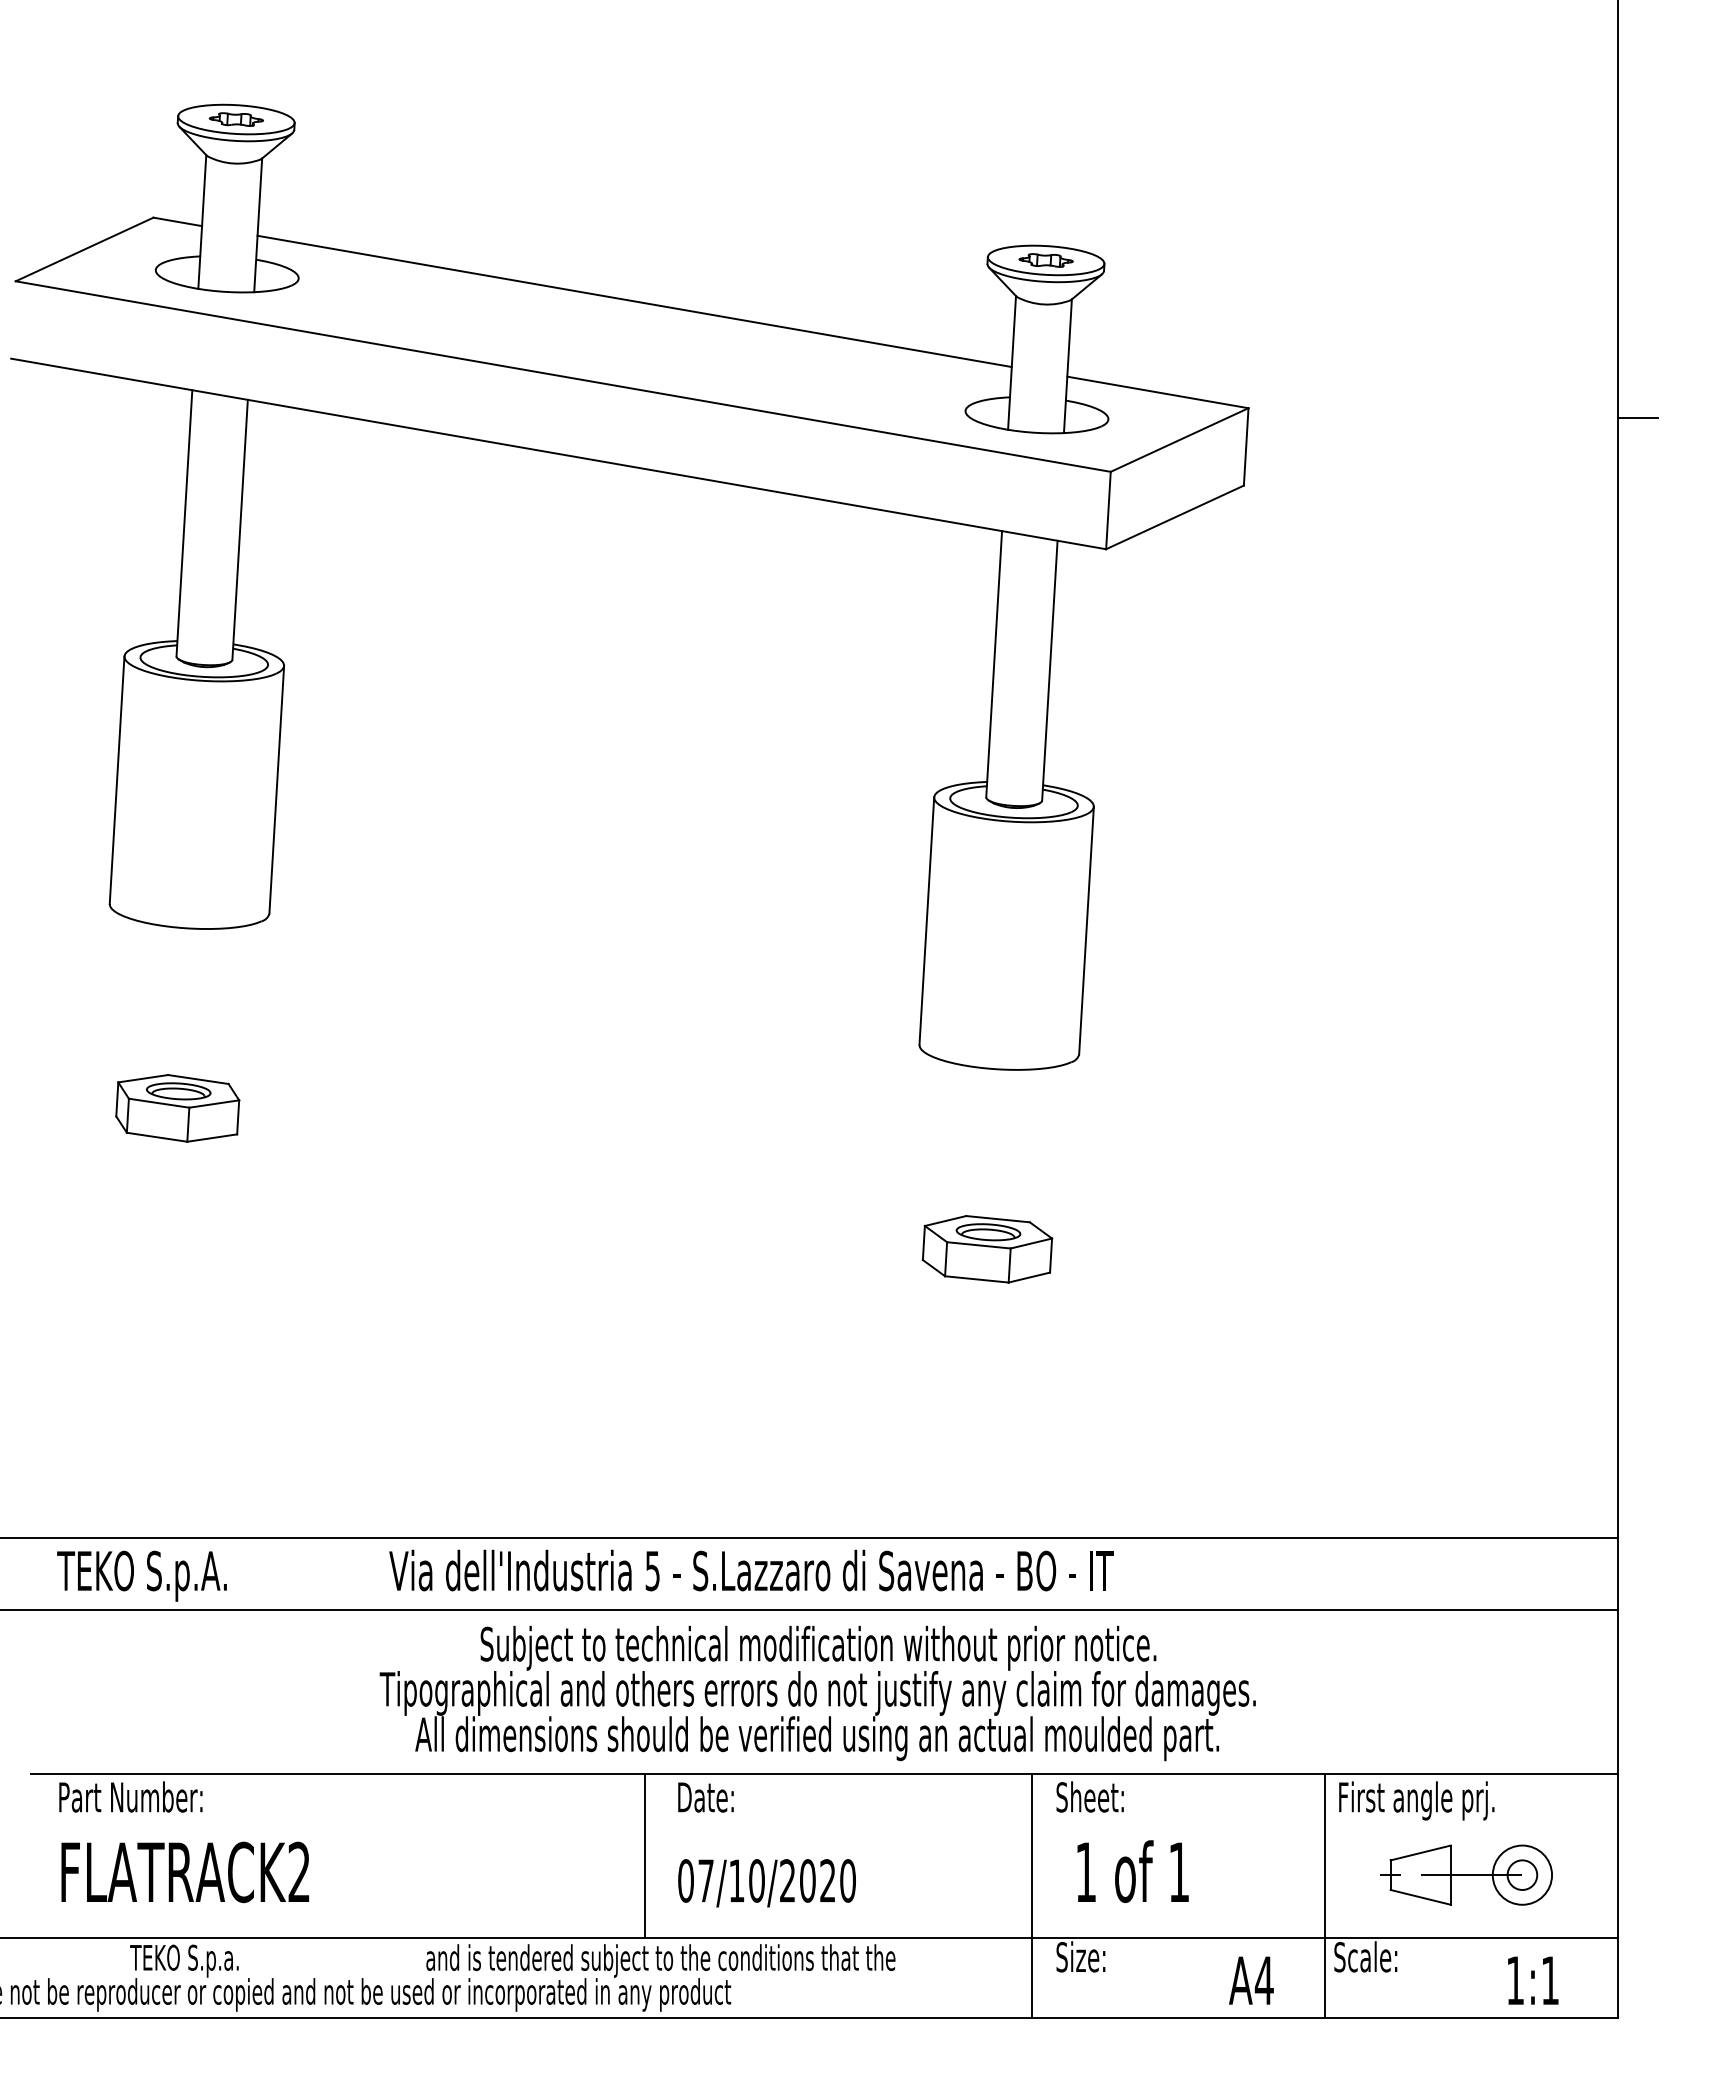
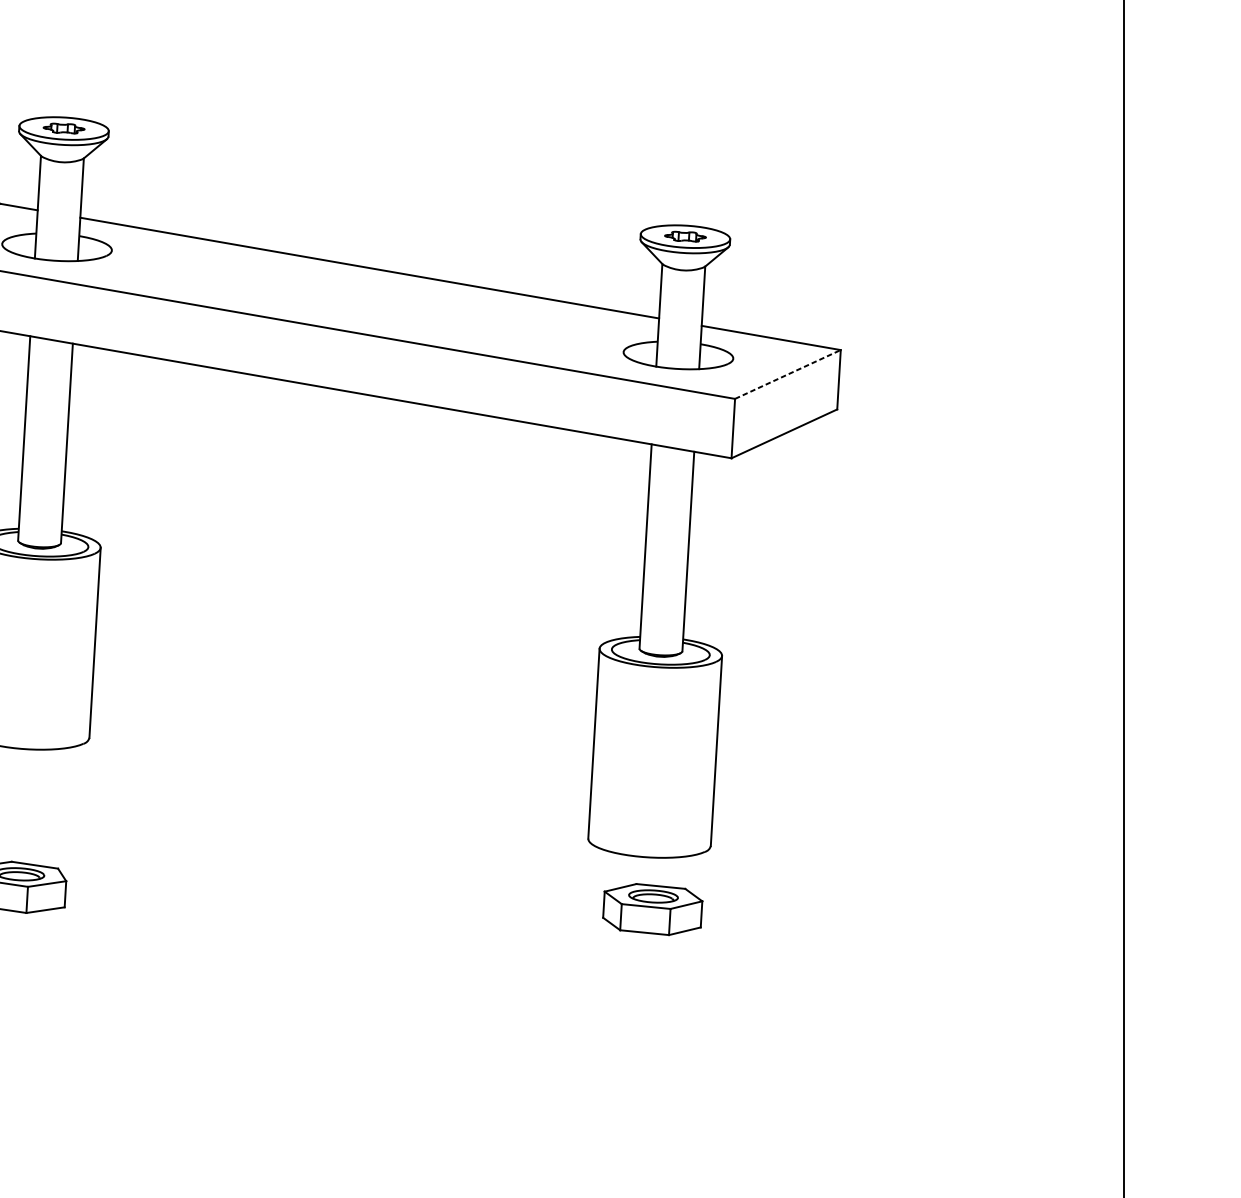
line: (1637, 418) -> (1139, 357), removed
line: (1179, 440) -> (787, 374), solid -> dashed
part: (987, 1249) -> (652, 909), moved

